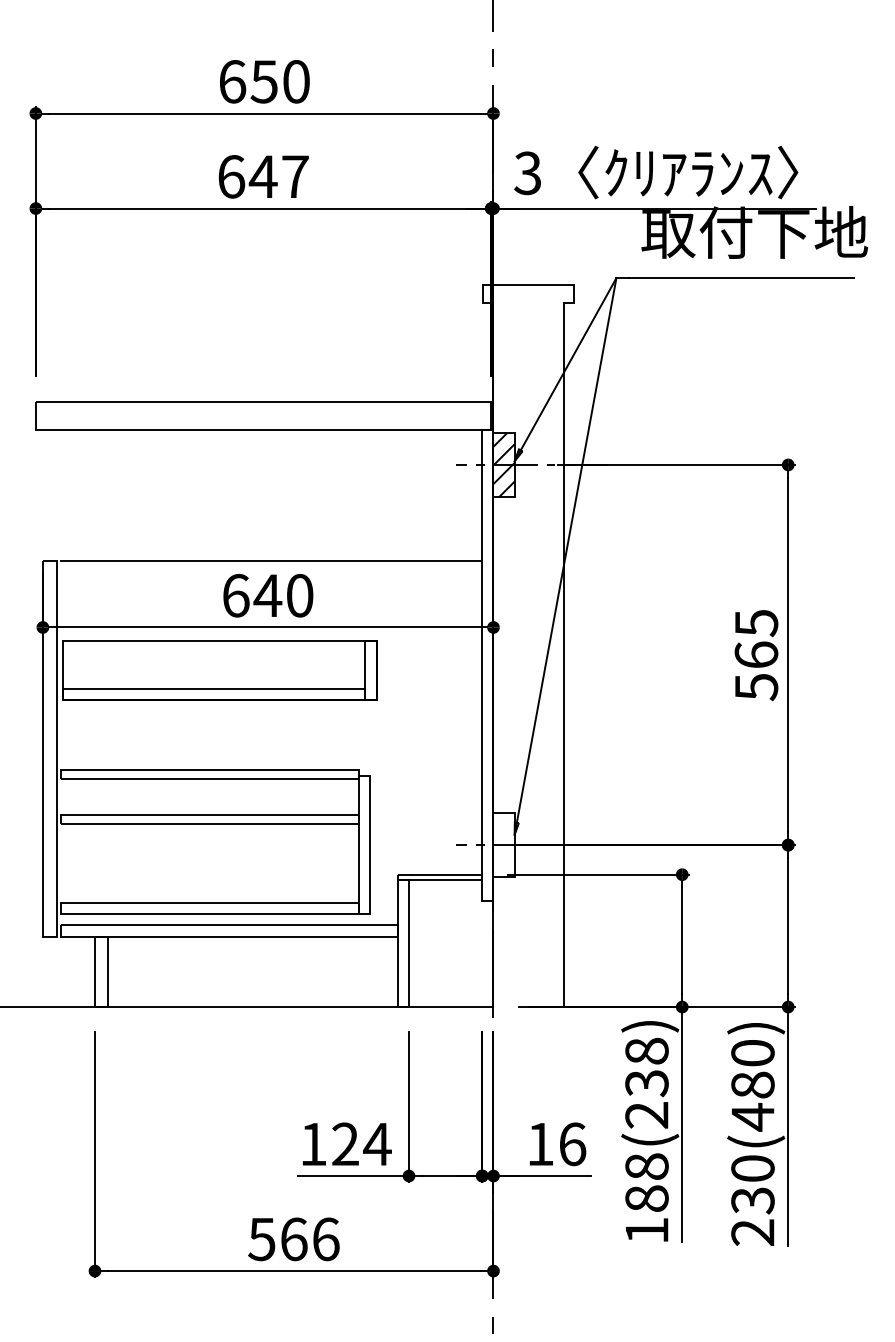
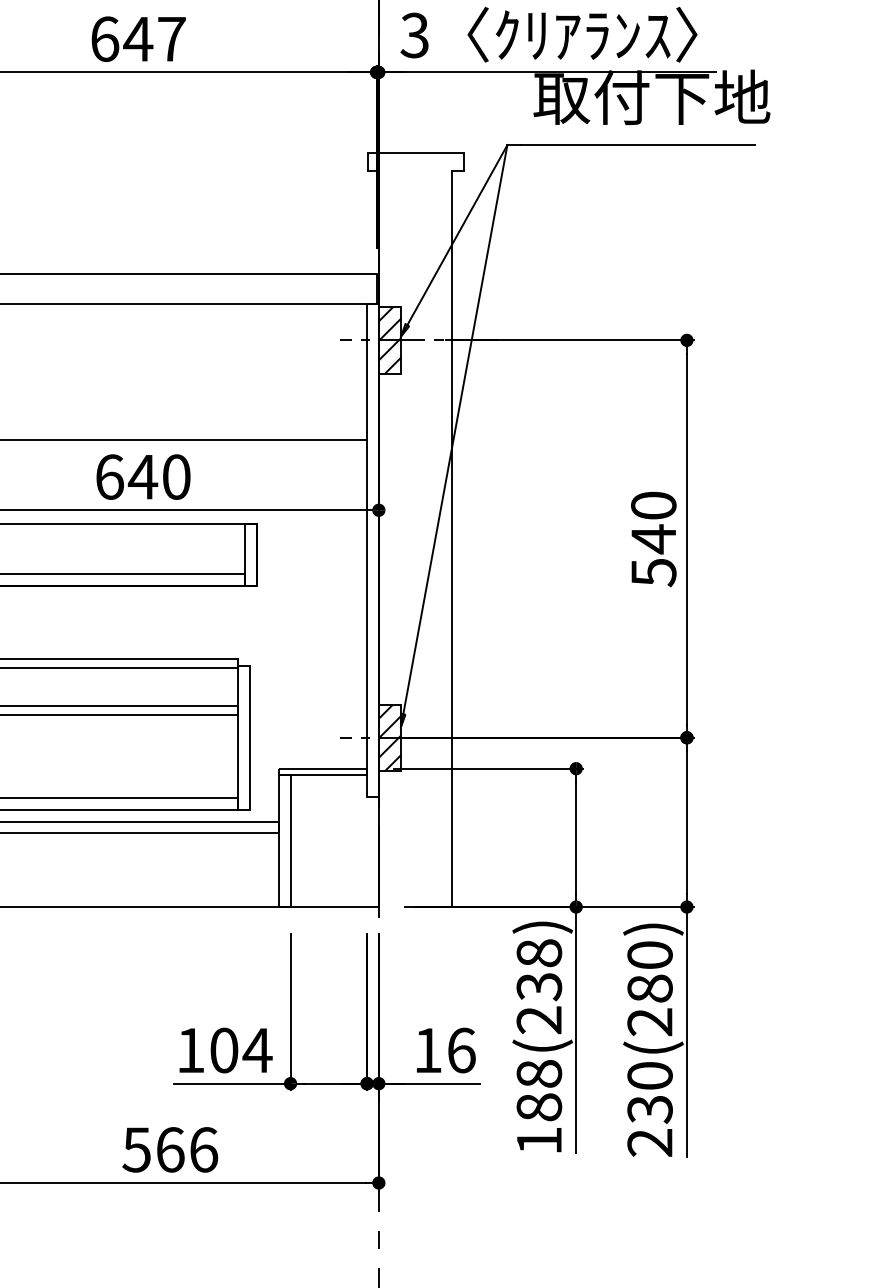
text: (756, 639) -> (653, 522), 565 -> 540
hatch: (503, 844) -> (389, 737), added
text: (752, 1116) -> (649, 1021), 230(480) -> 230(280)
text: (345, 1144) -> (224, 1050), 124 -> 104

